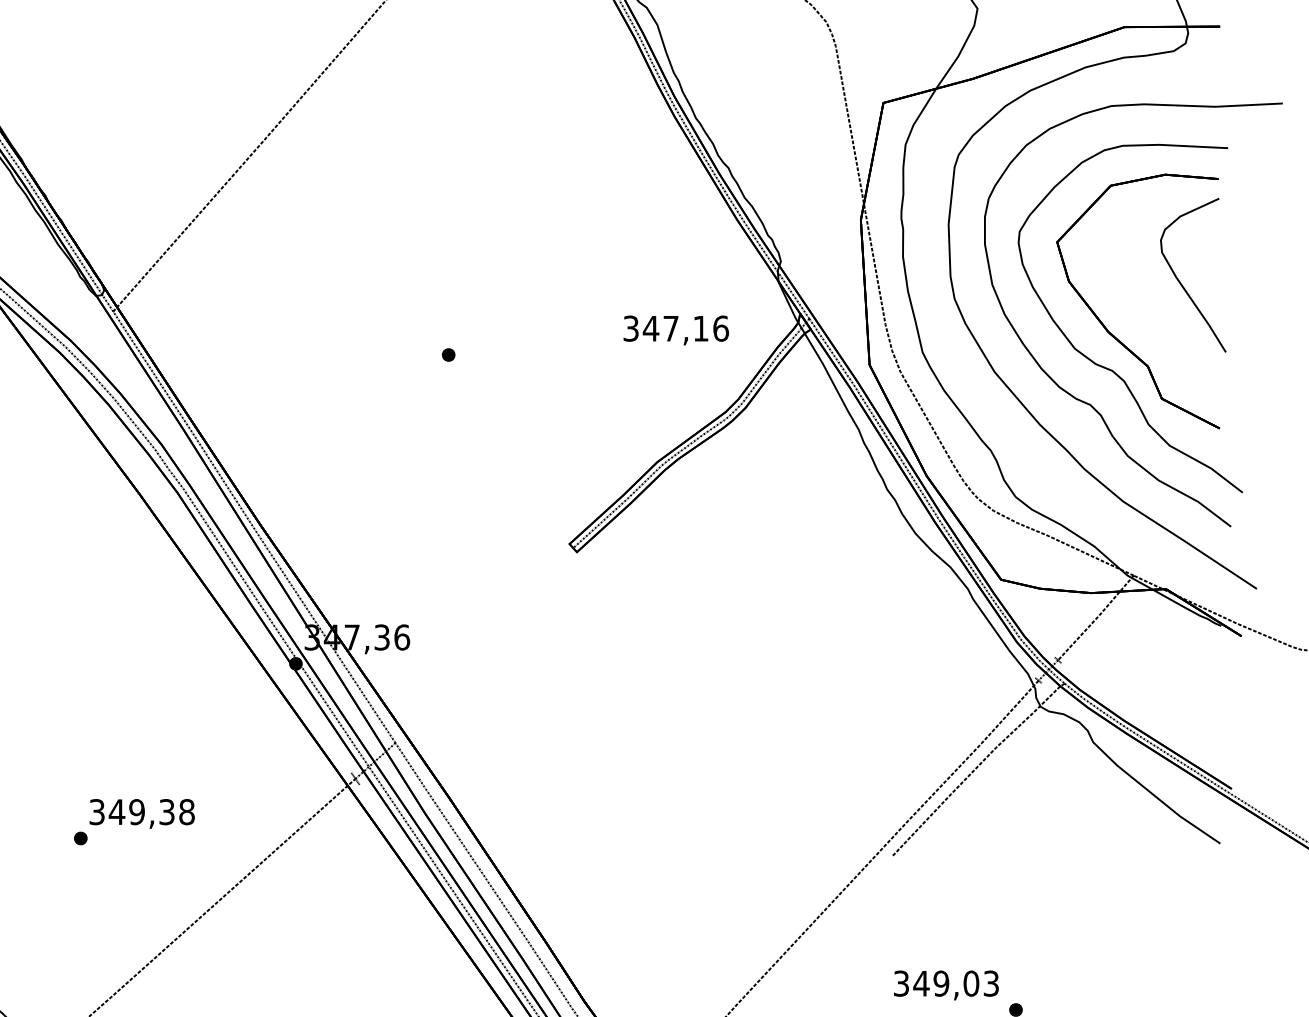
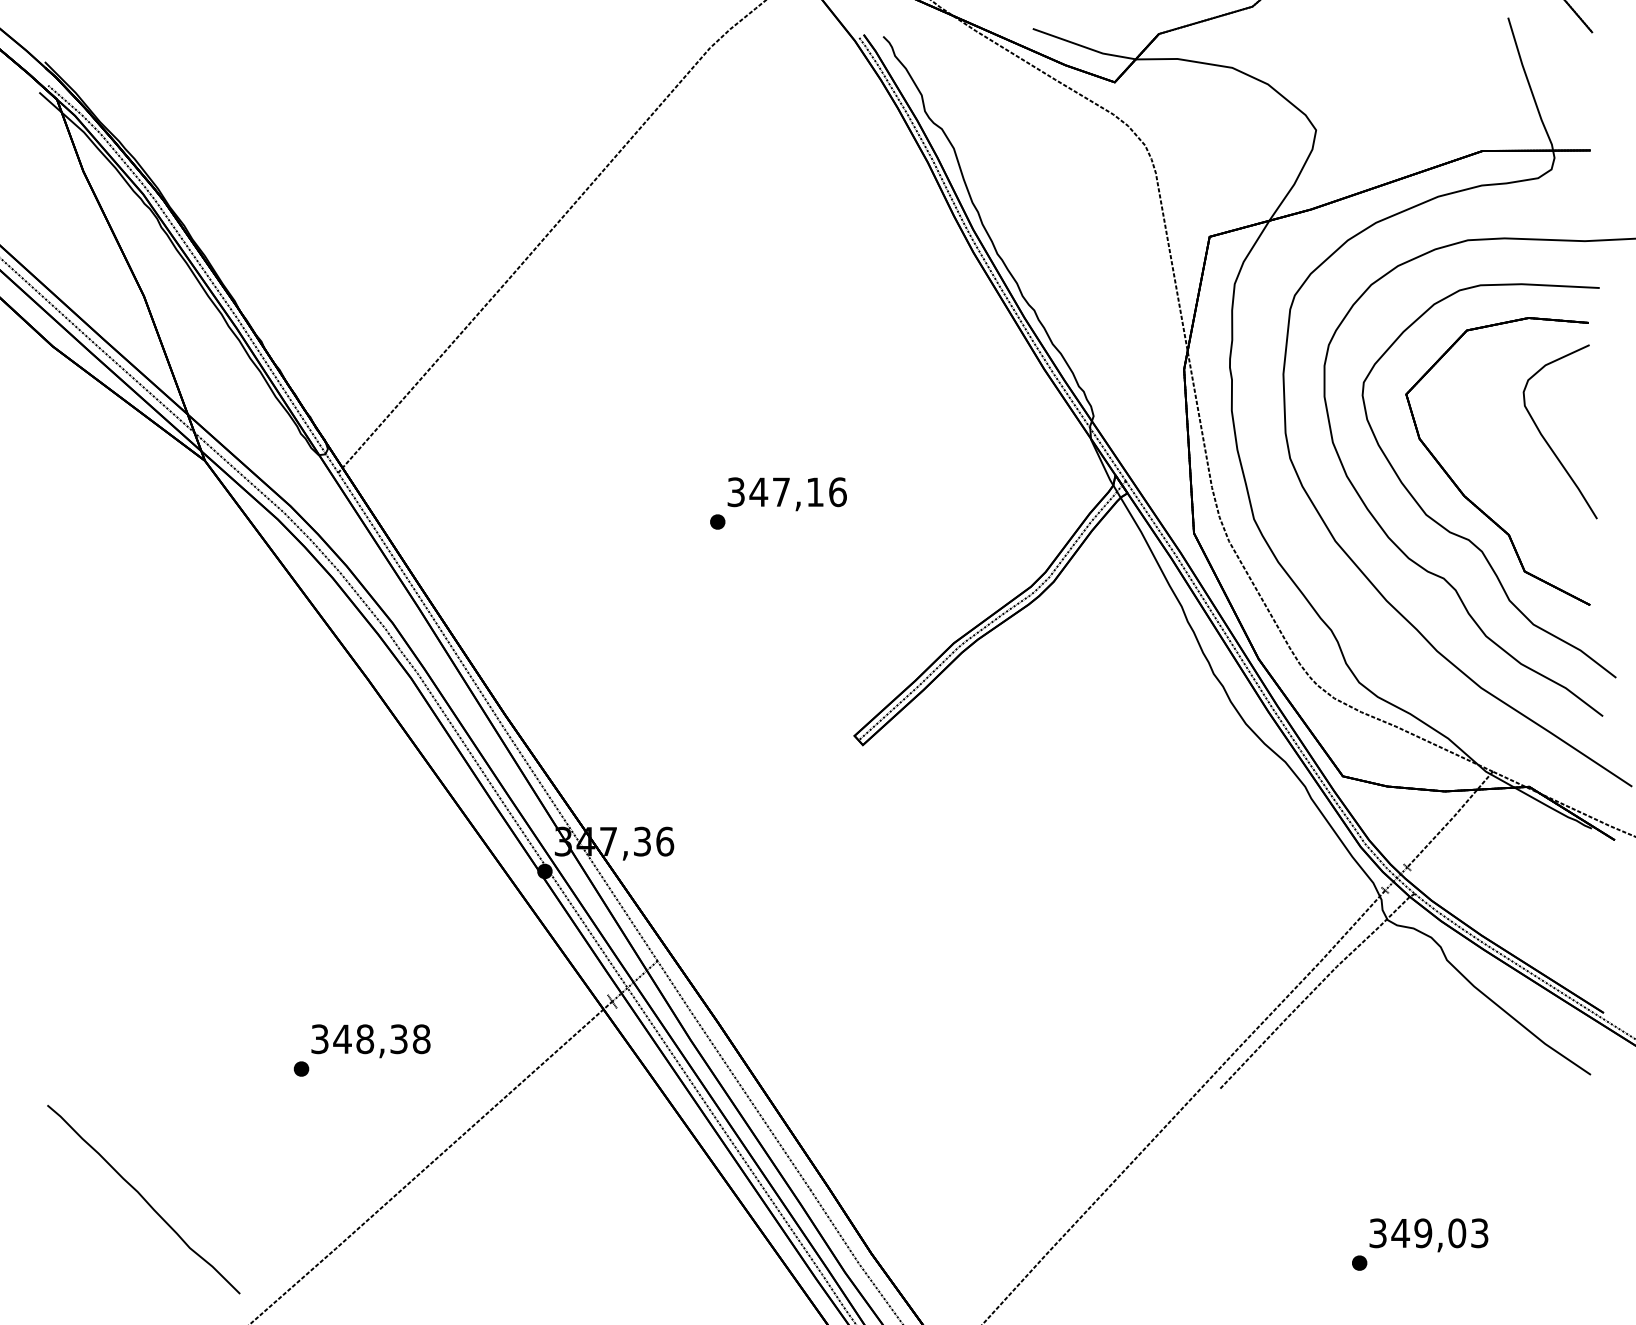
text: (675, 330) -> (786, 494), moved
text: (137, 812) -> (365, 1039), 349,38 -> 348,38
text: (946, 985) -> (1428, 1235), moved

